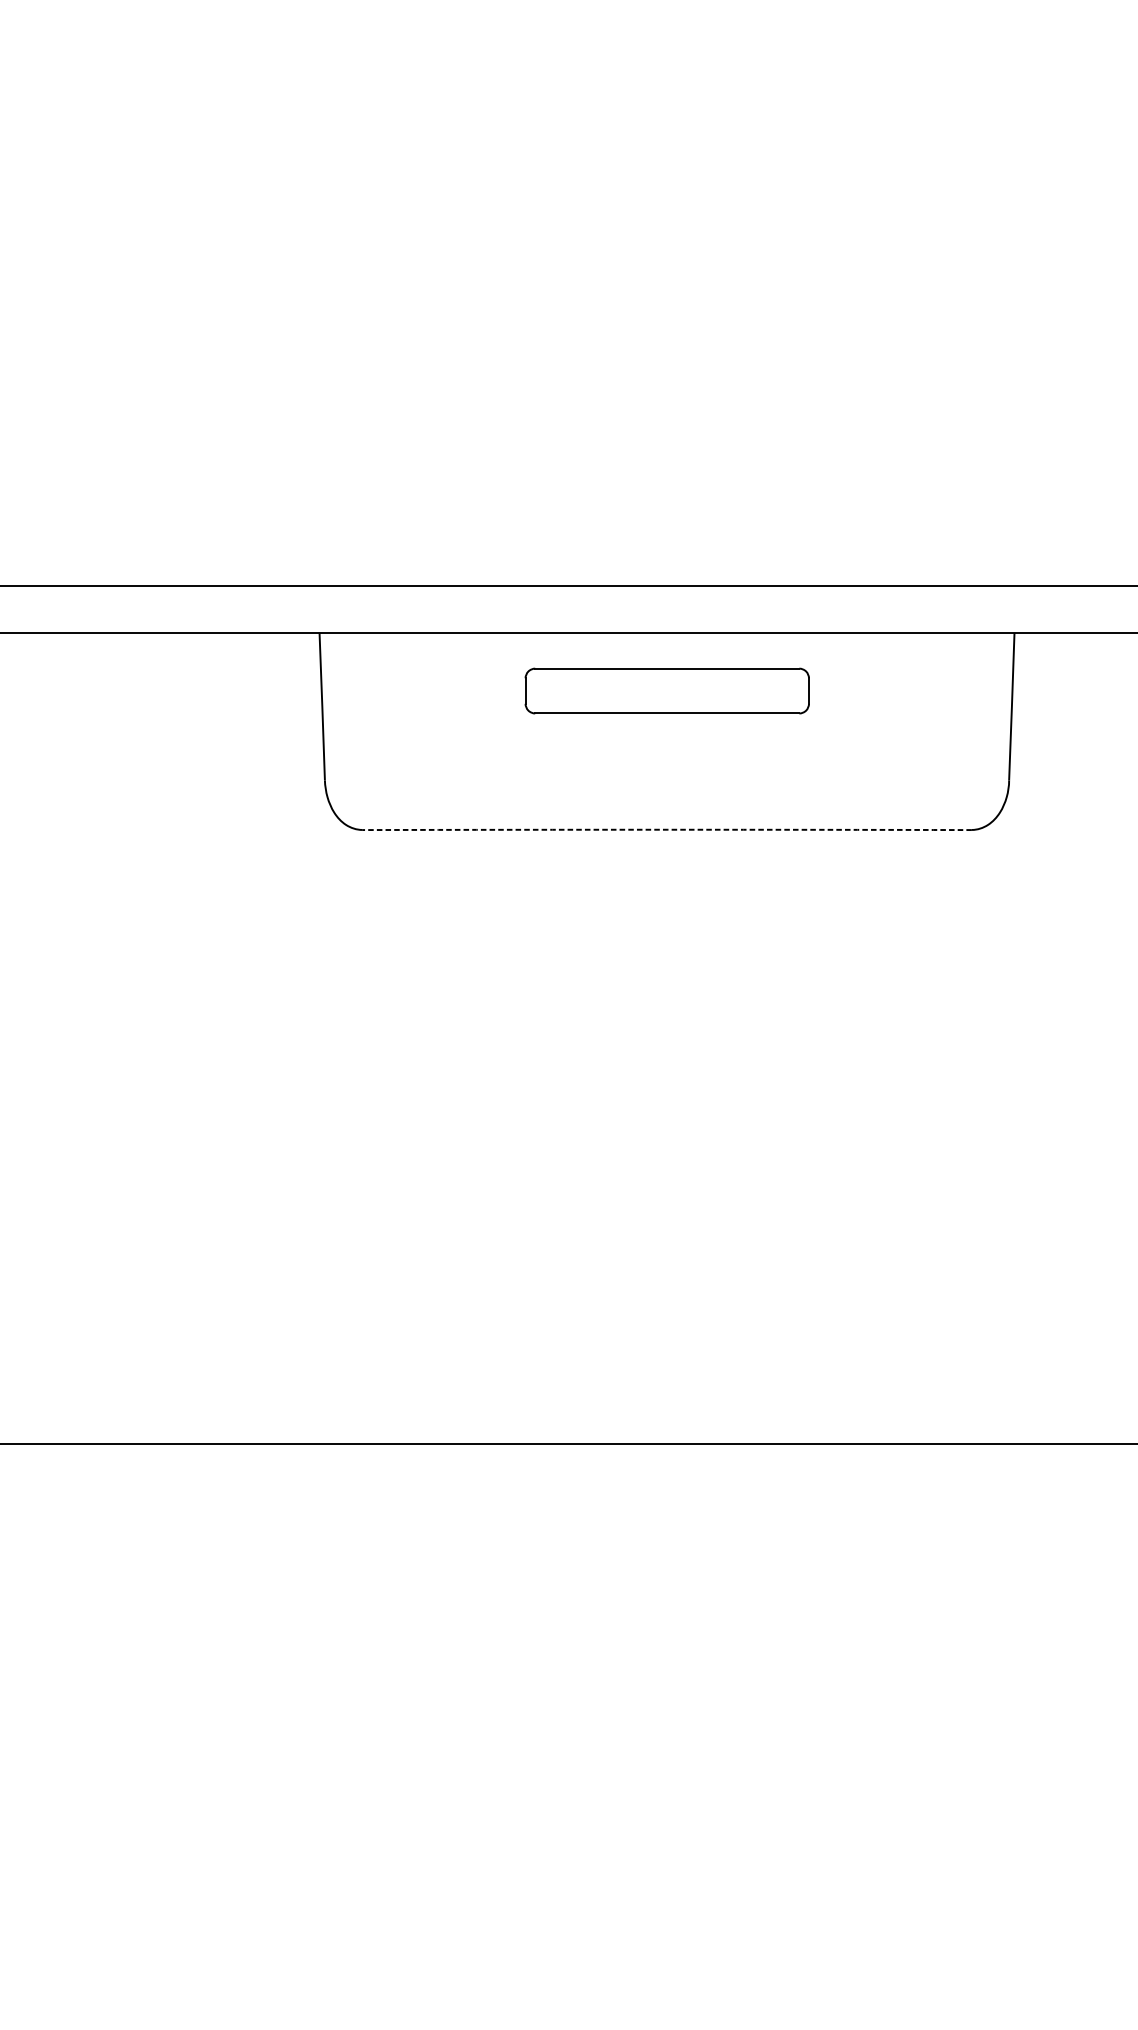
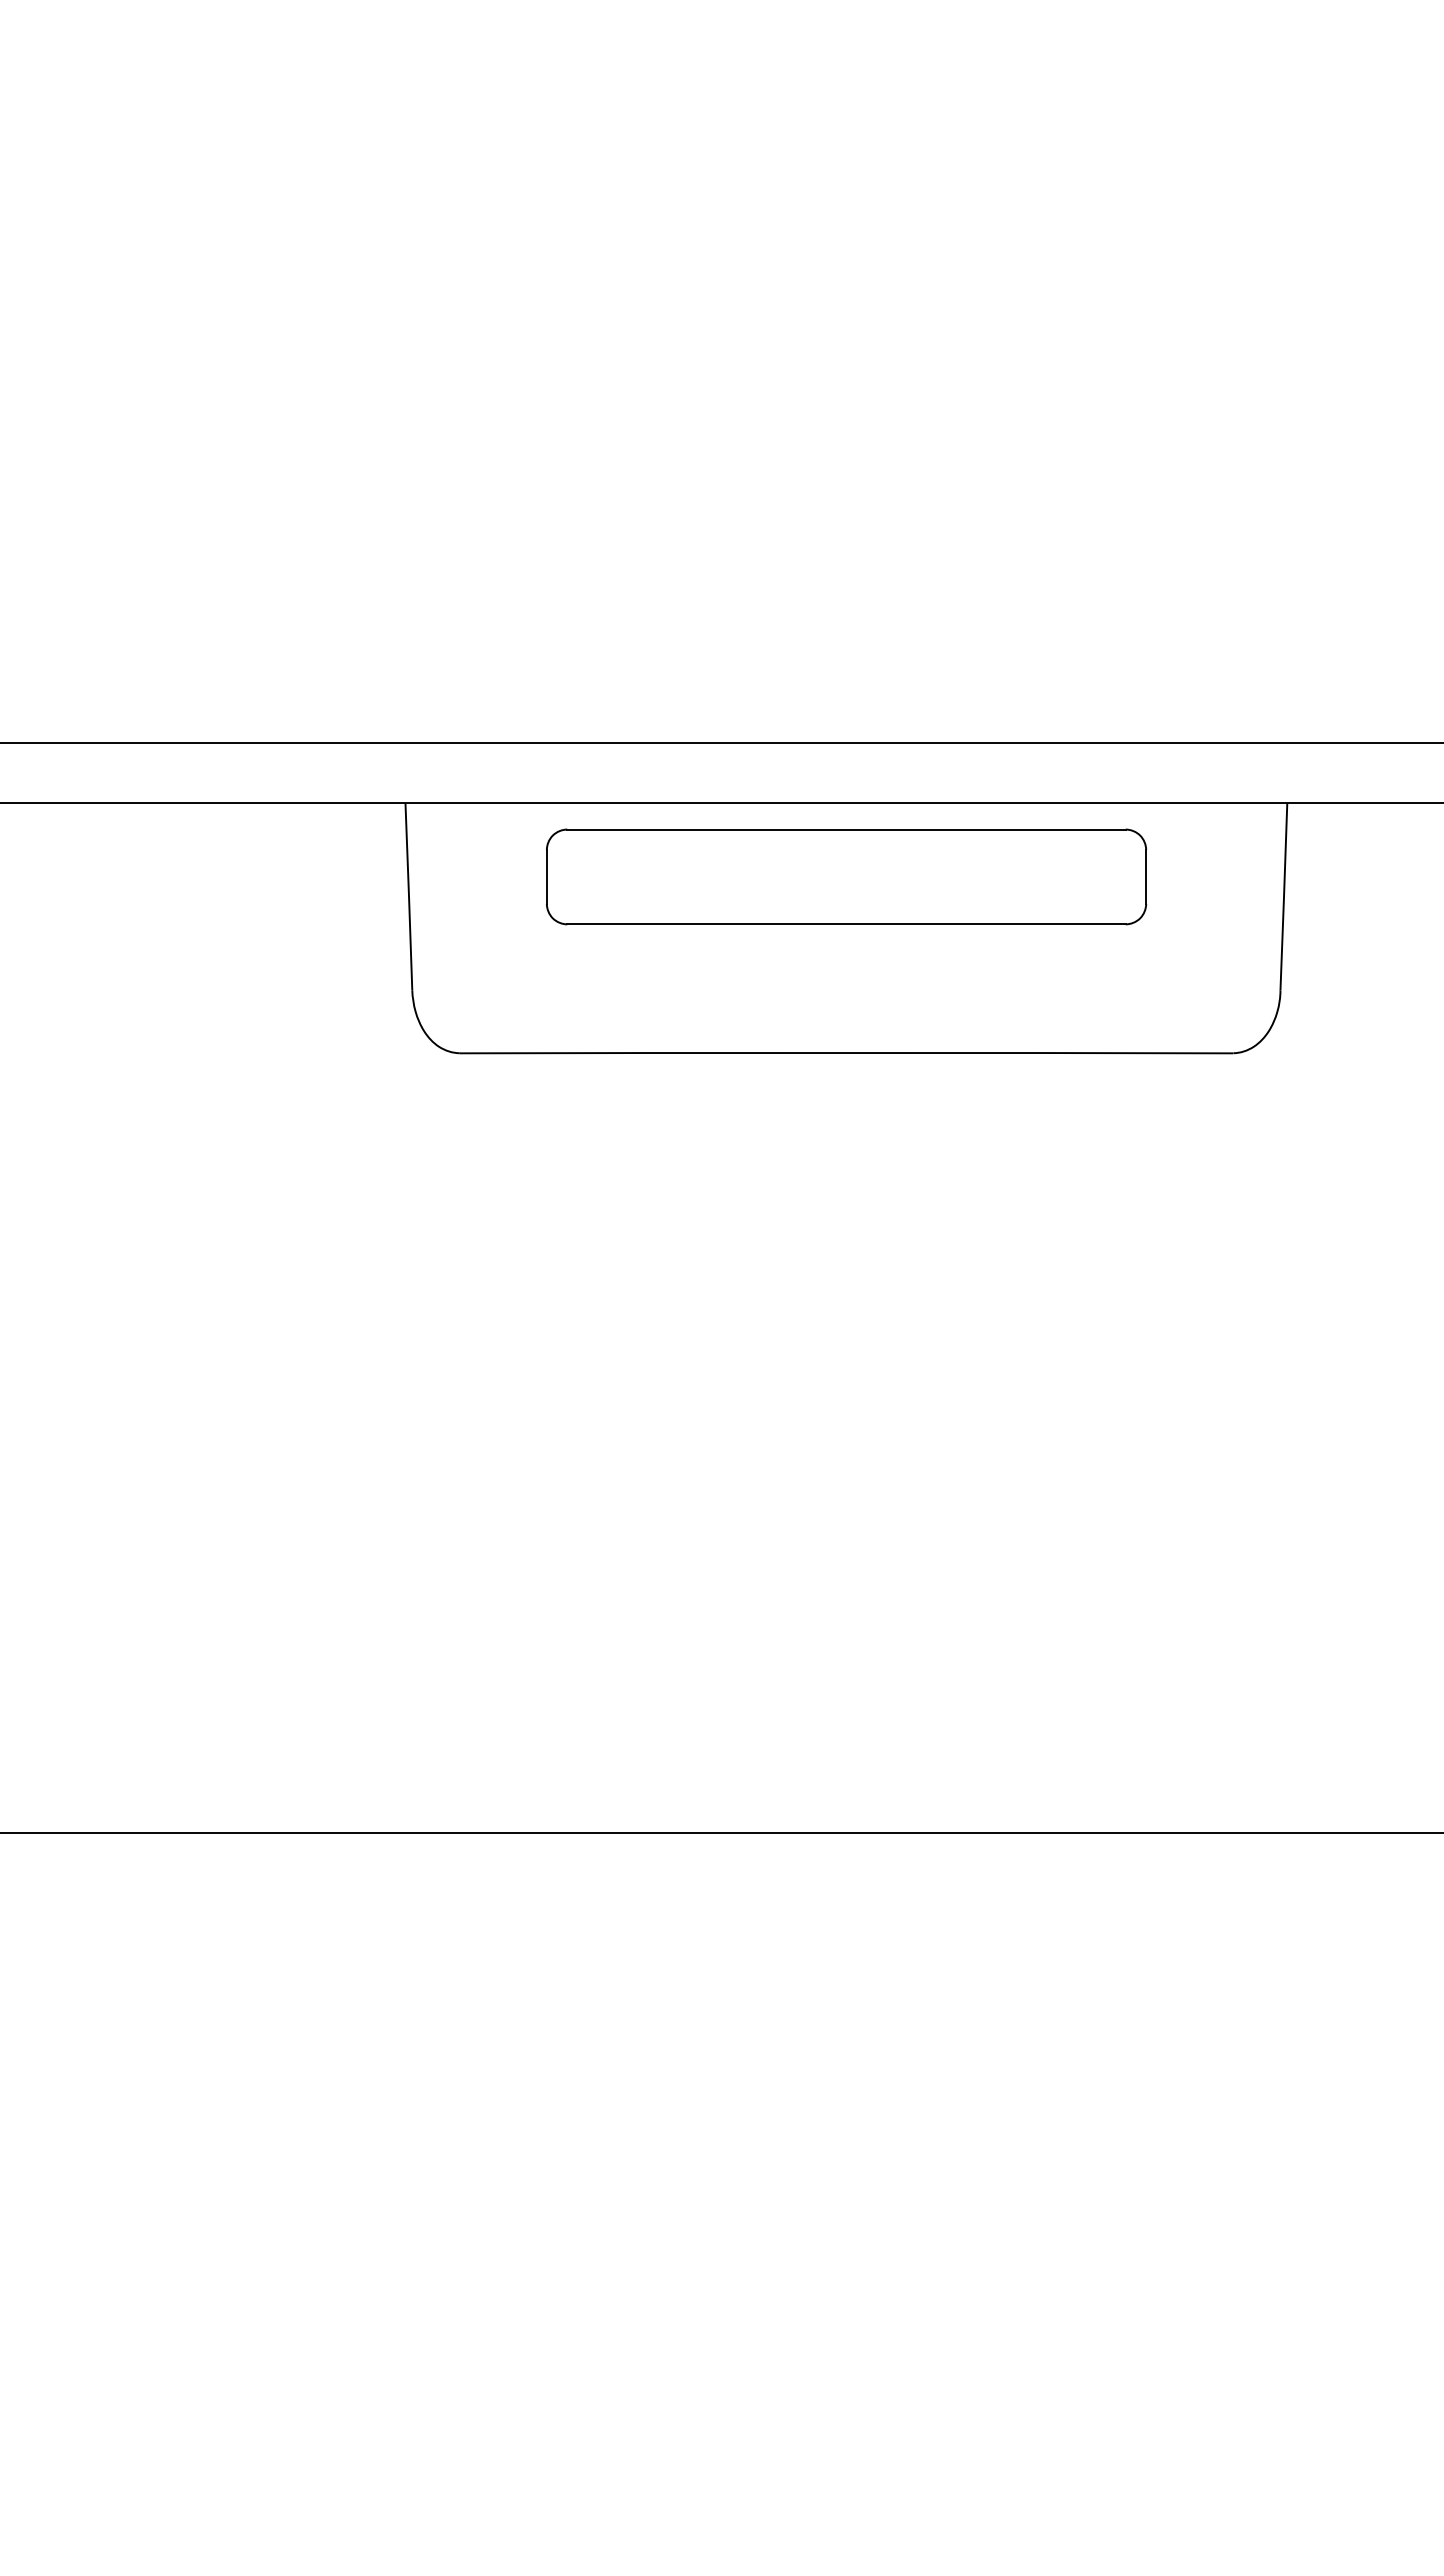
part: (667, 690) -> (846, 876), size x1.67
arc: (667, 829) -> (846, 1052), dashed -> solid

